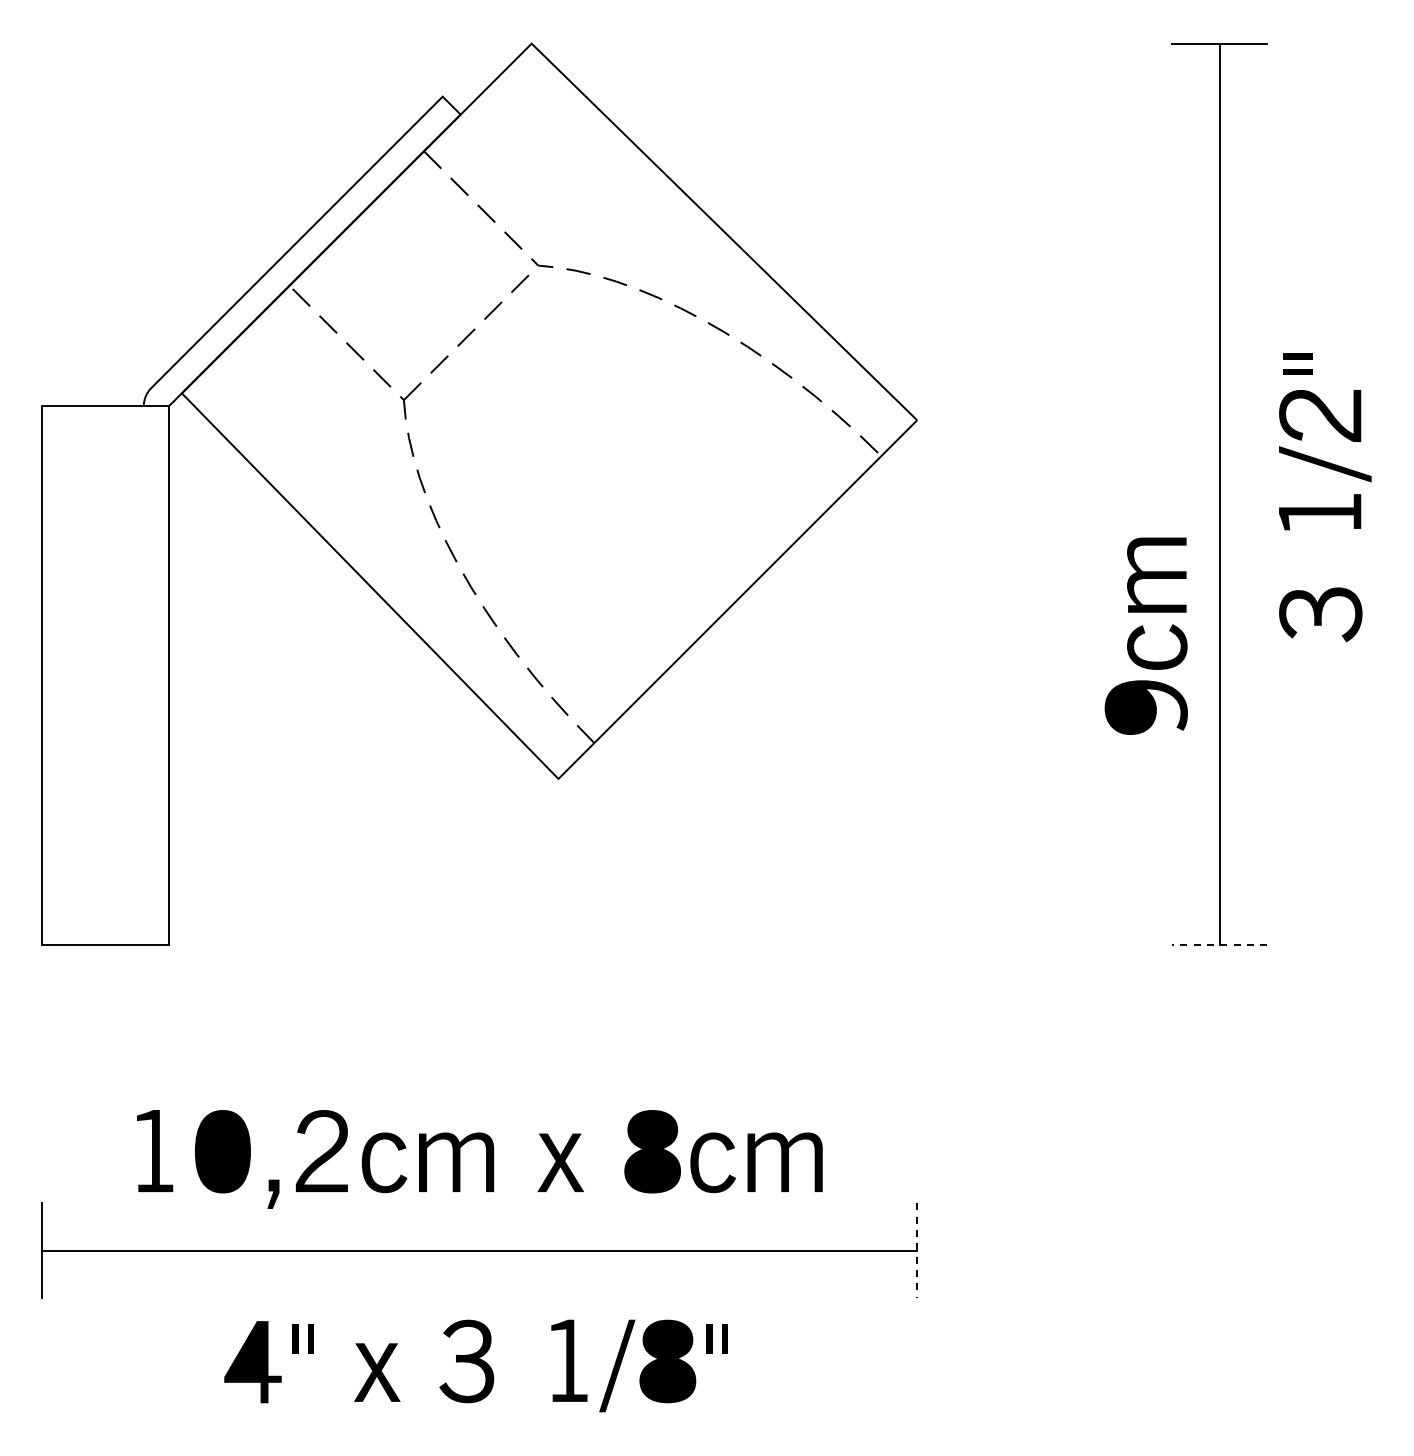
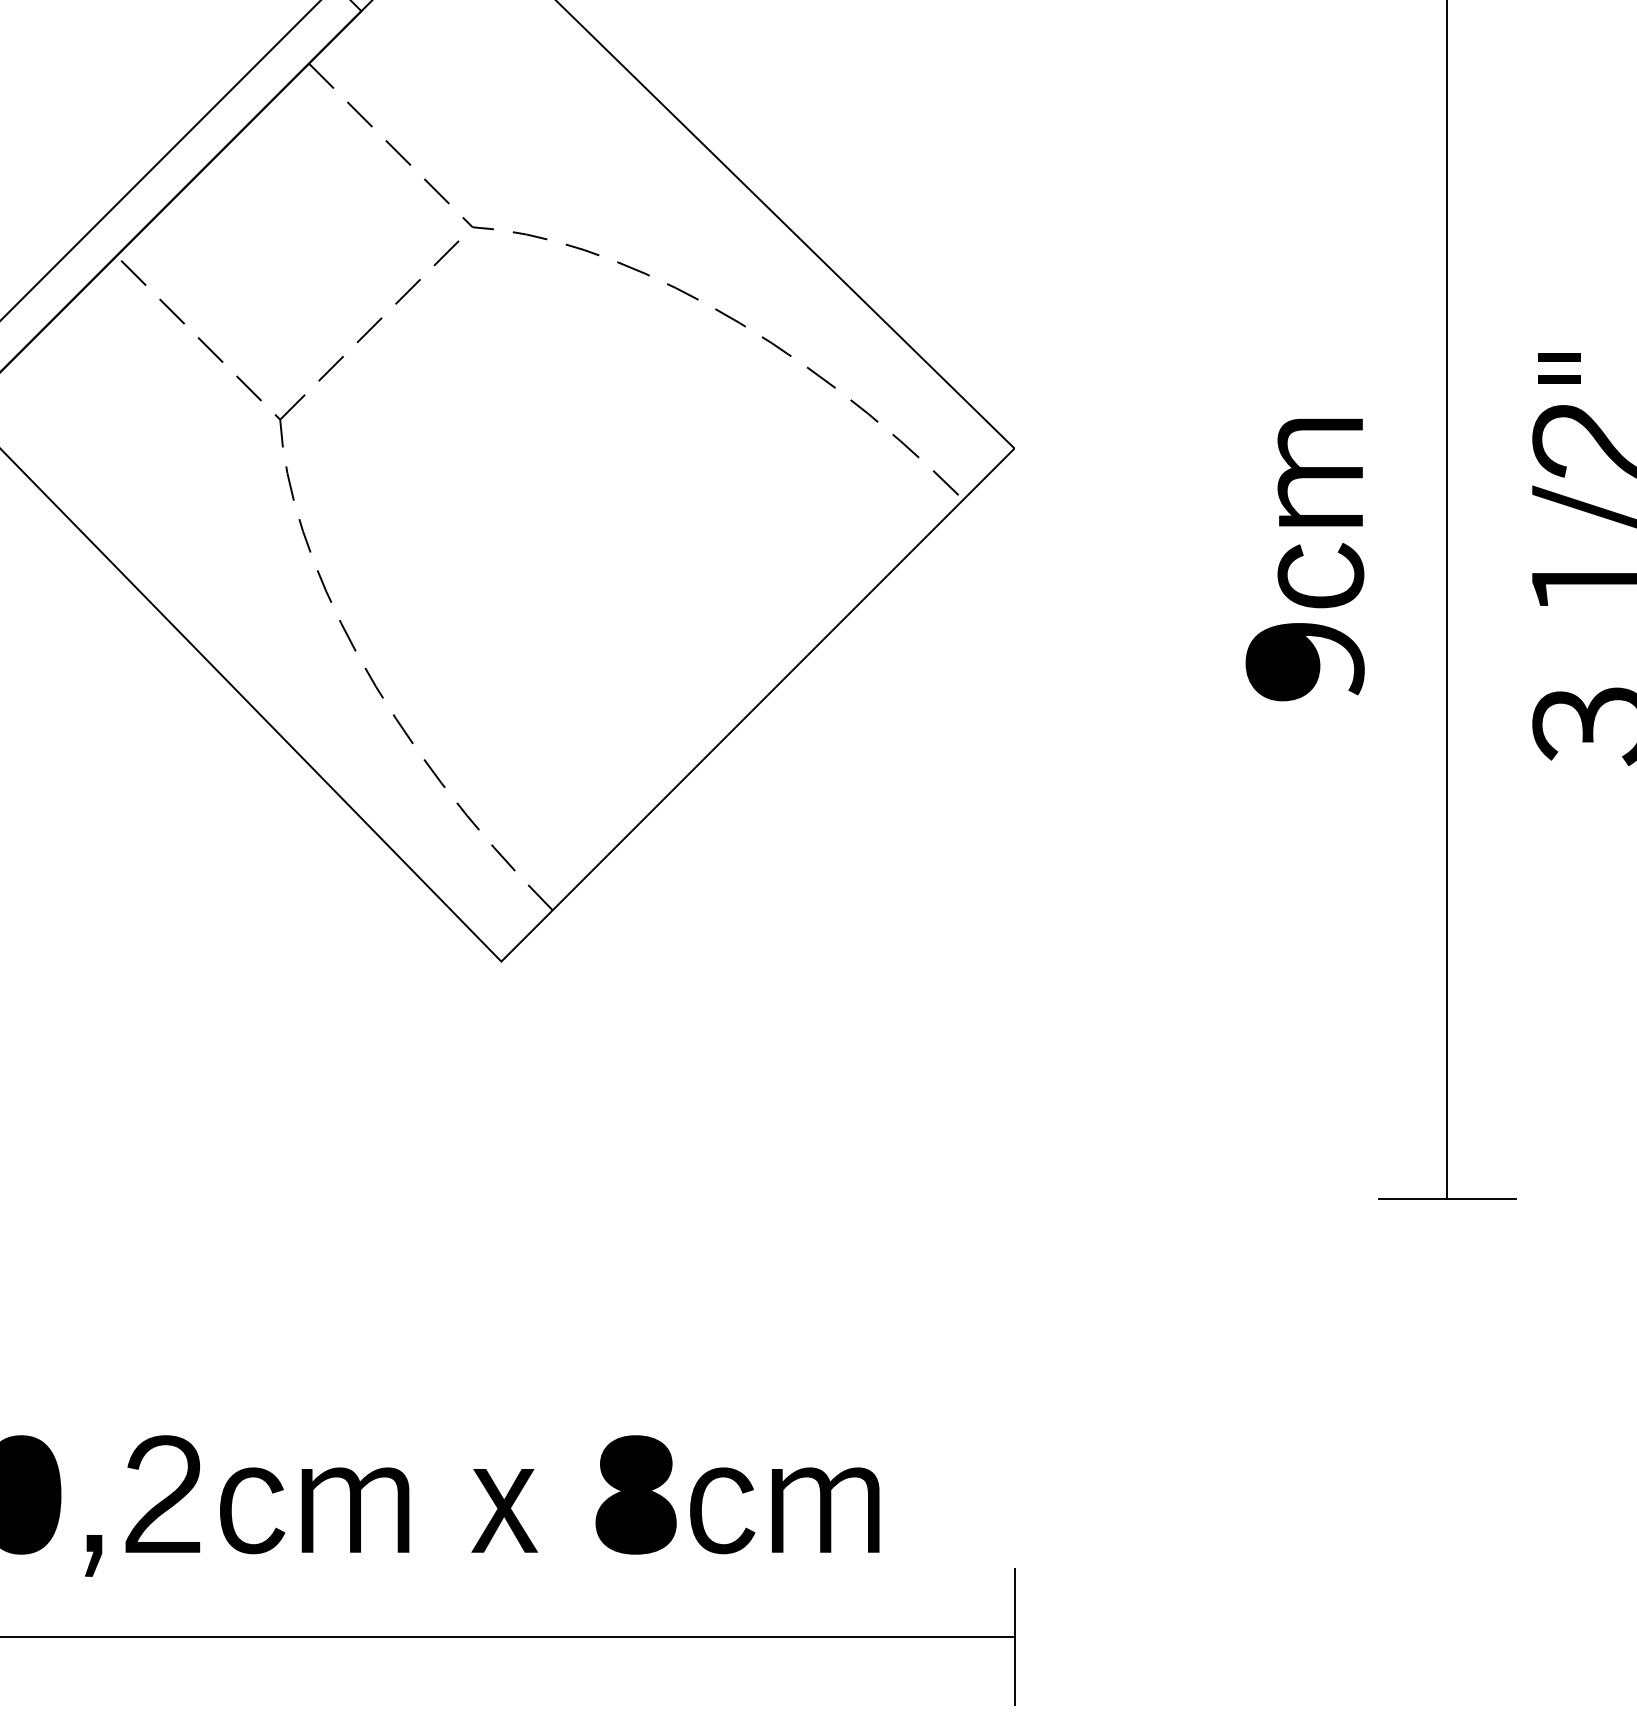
part: (1145, 635) -> (1304, 558), moved
line: (1219, 944) -> (1447, 1198), dashed -> solid
line: (917, 1250) -> (1015, 1636), dashed -> solid

